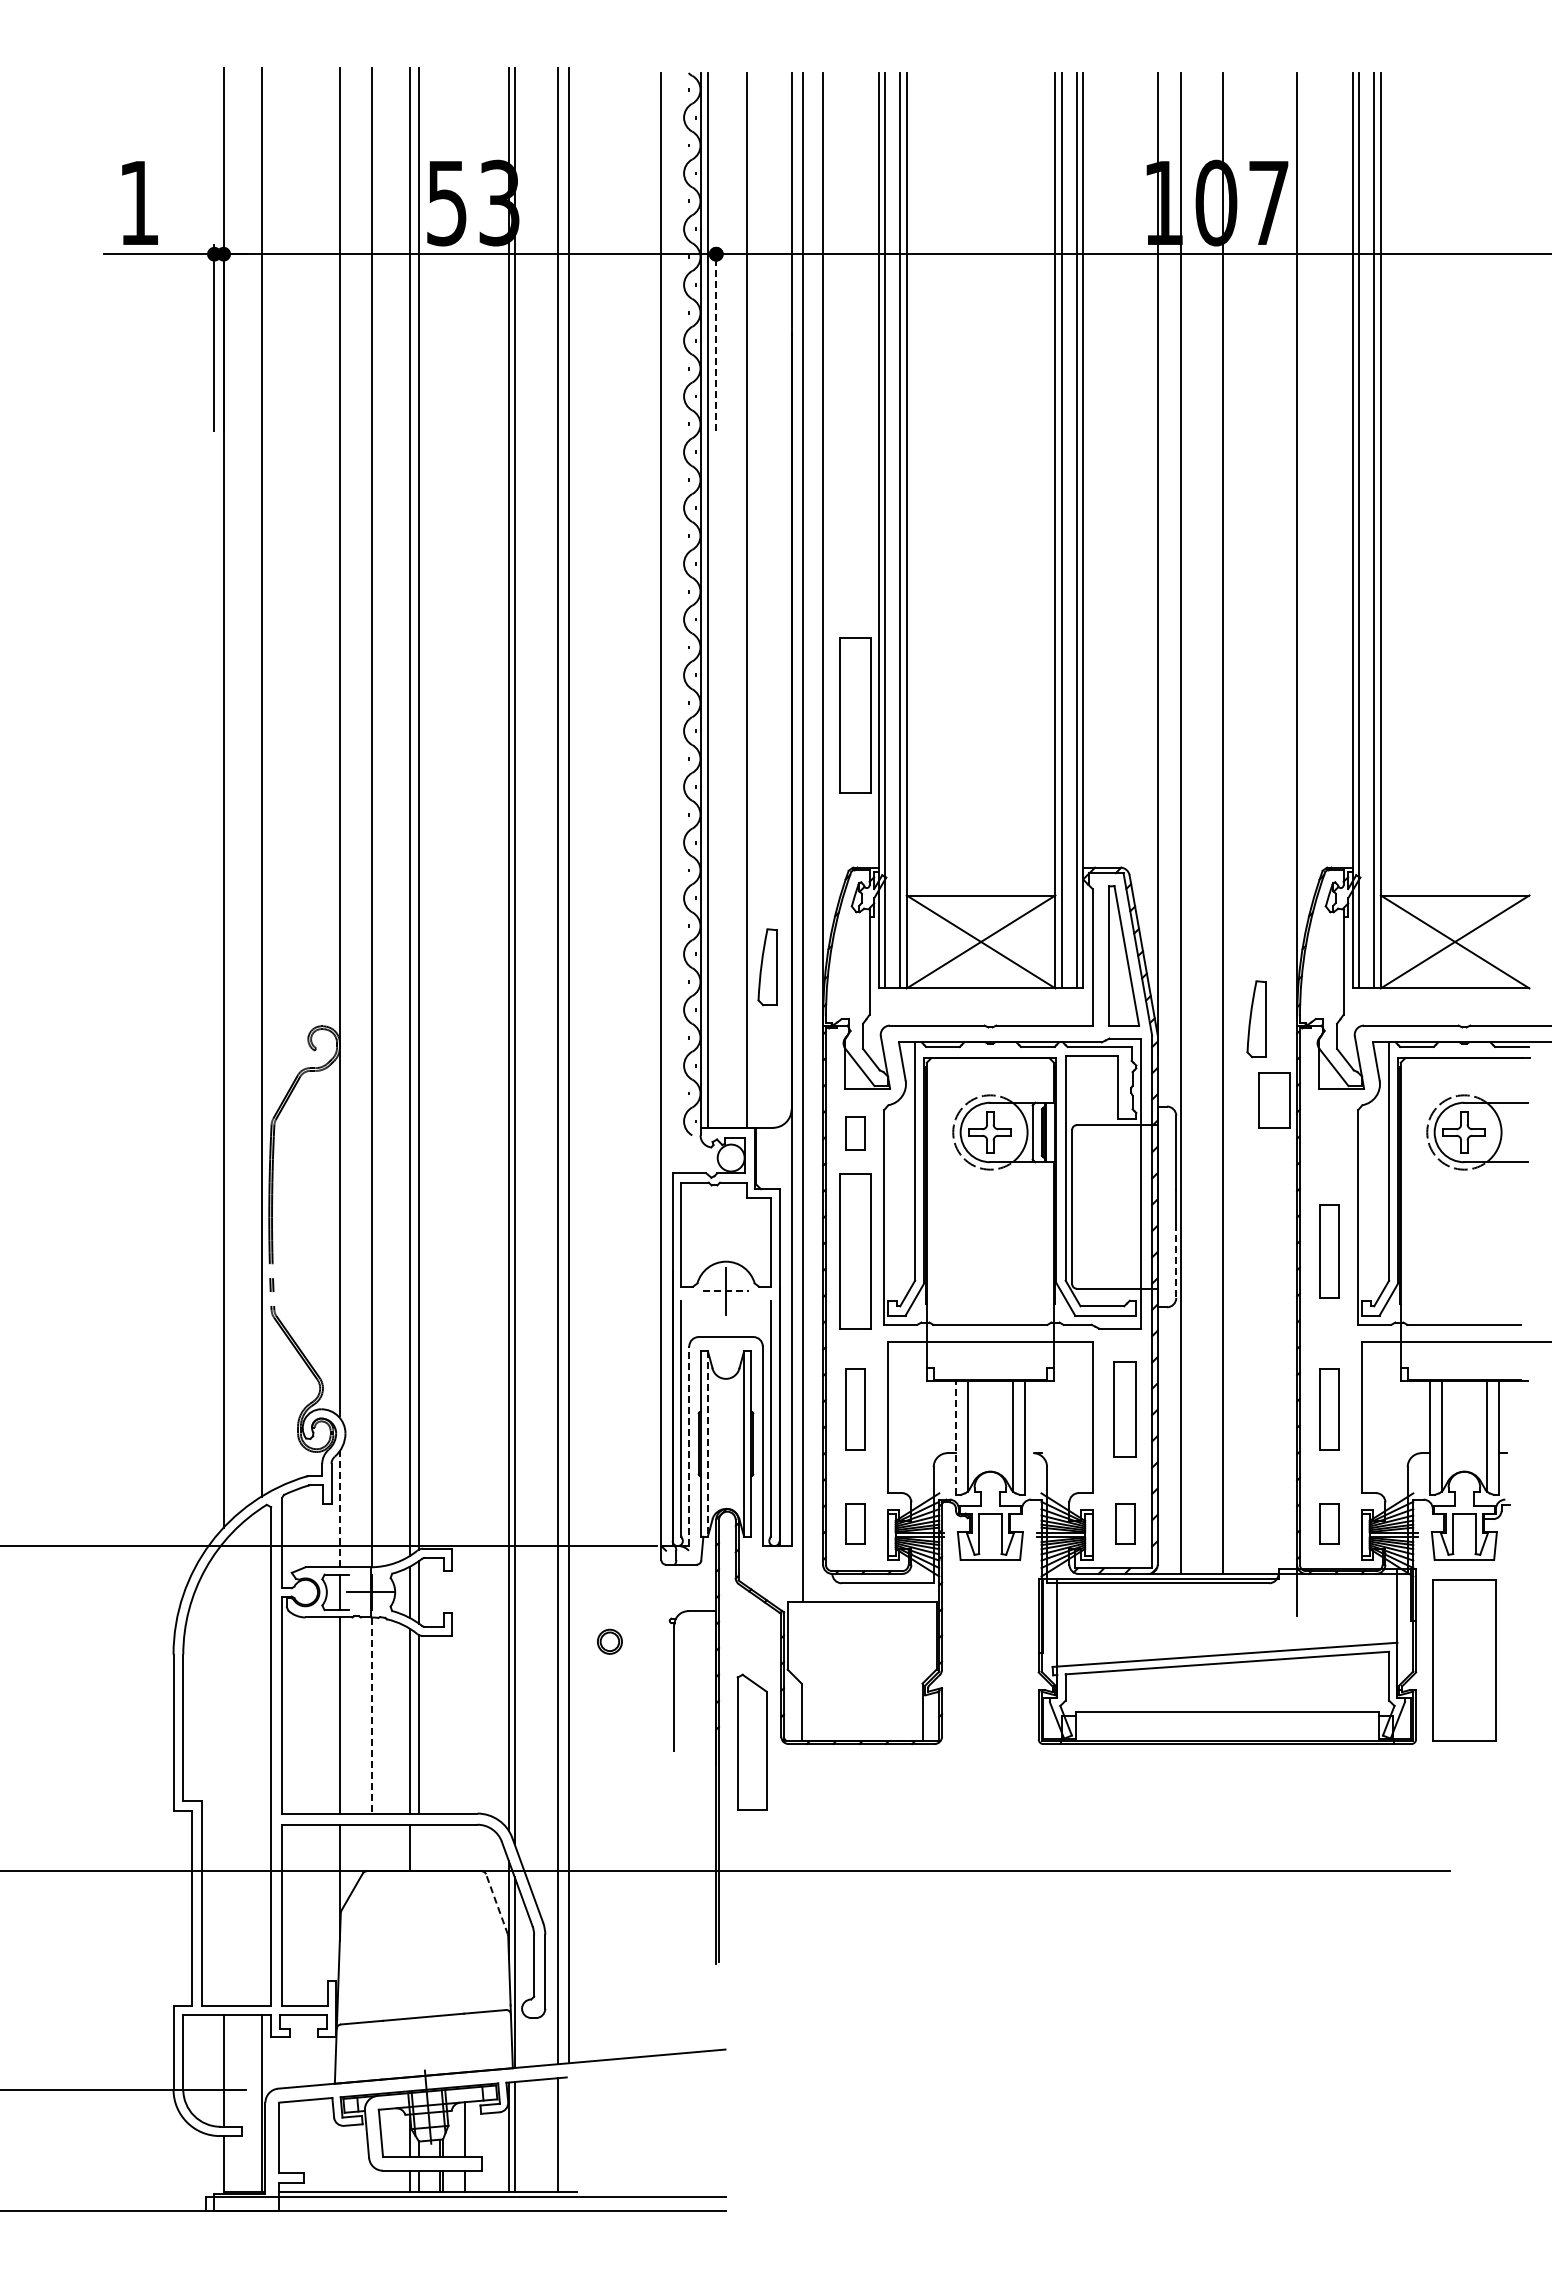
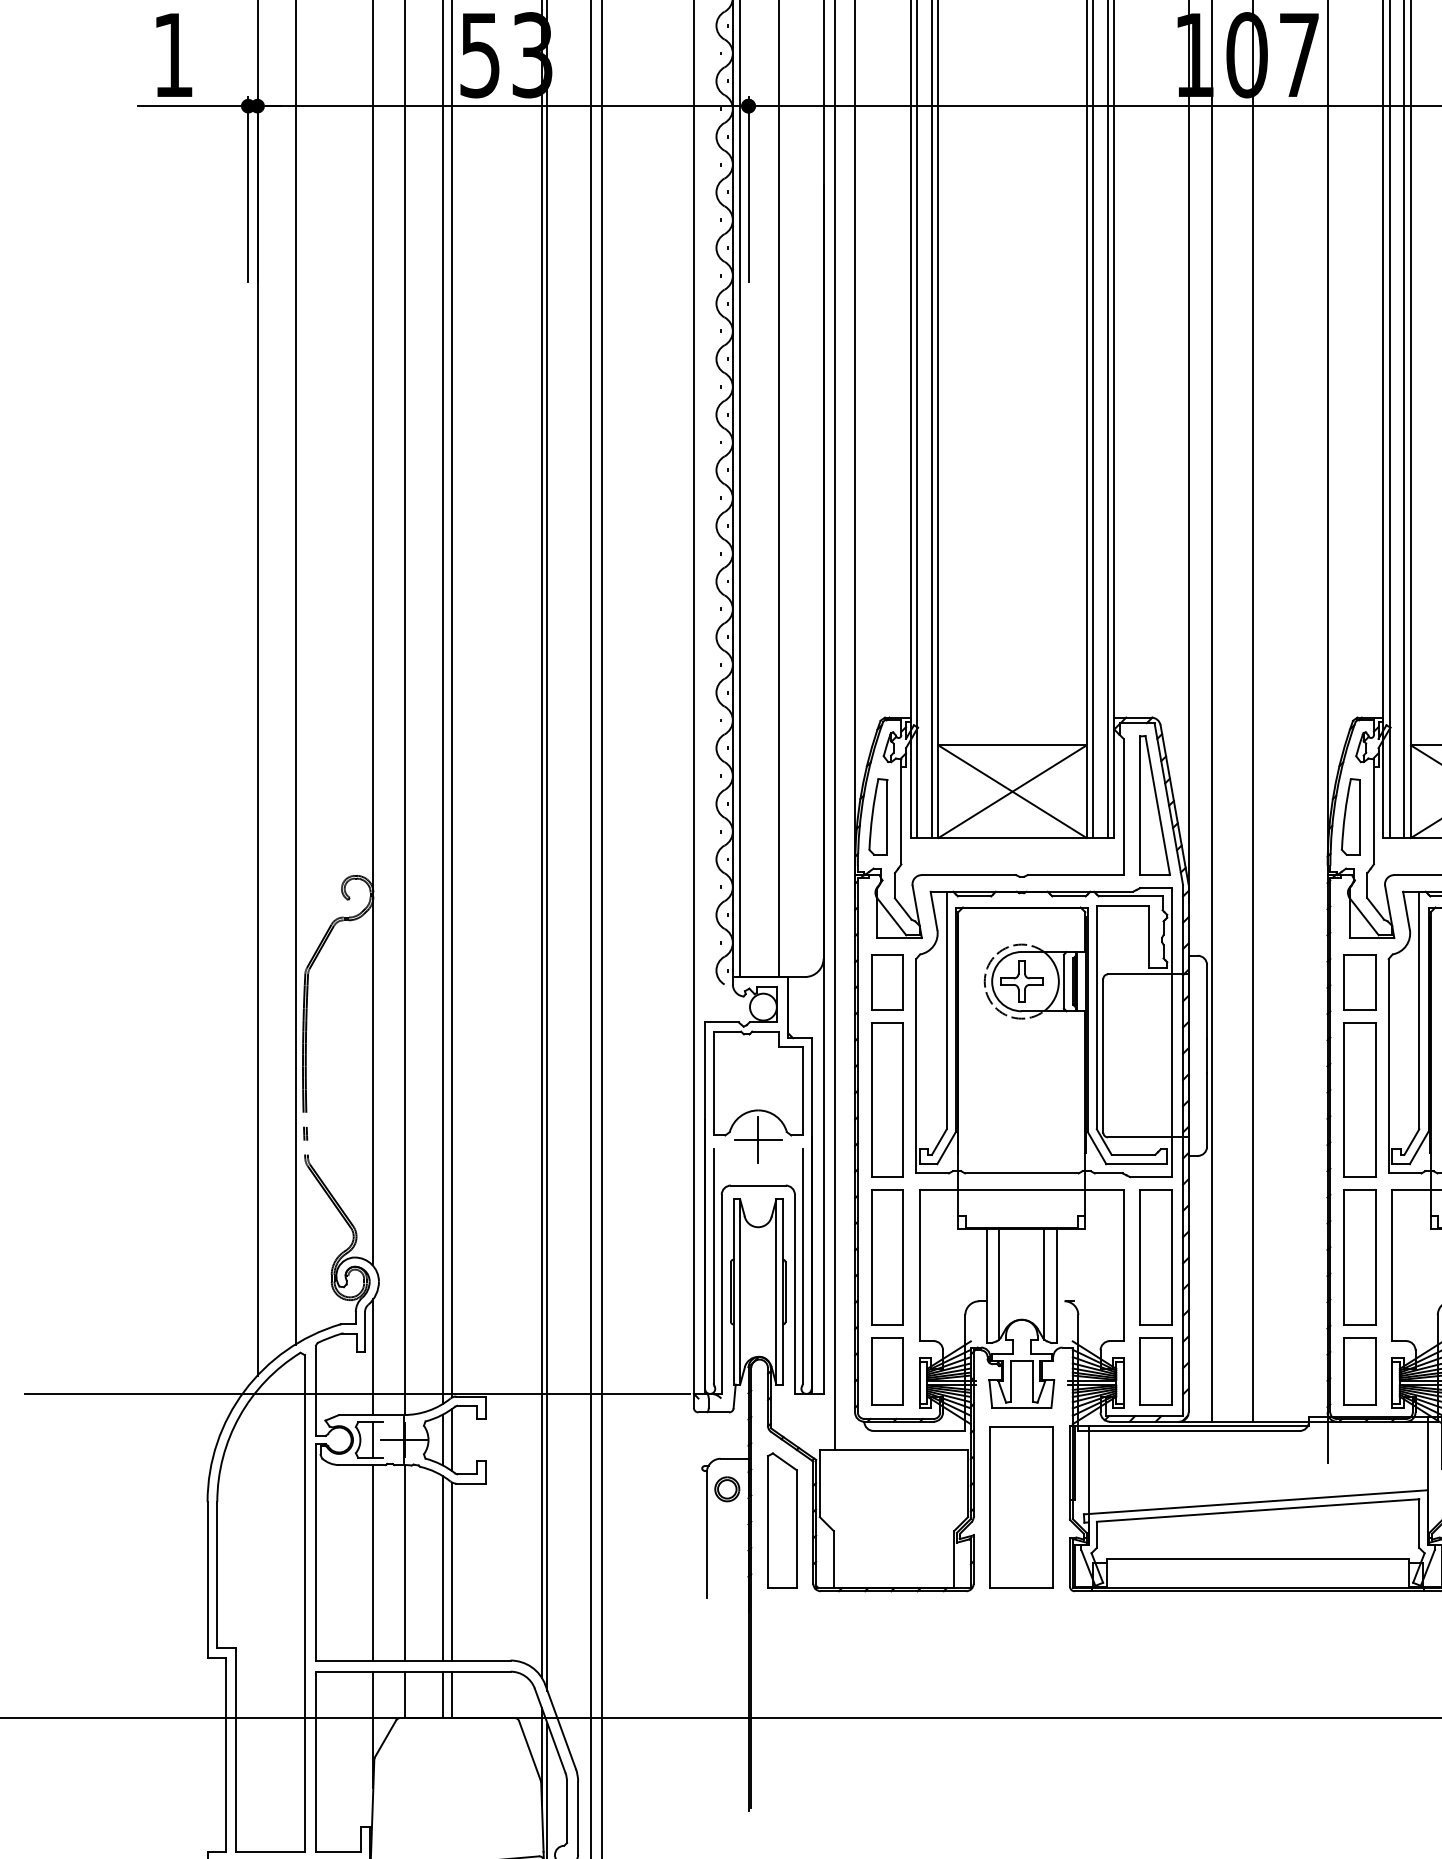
line: (716, 337) -> (748, 189), dashed -> solid
part: (855, 715) -> (887, 565), removed
part: (767, 967) -> (878, 817), moved
part: (1256, 1019) -> (1350, 817), moved
part: (1274, 1100) -> (1359, 982), moved
part: (855, 1133) -> (887, 982), size x1.67
part: (1329, 1251) -> (1359, 1100), size x1.67
line: (1176, 1261) -> (1207, 1110), dashed -> solid
line: (726, 1291) -> (758, 1140), dashed -> solid
part: (855, 1409) -> (887, 1257), size x1.67
part: (1124, 1409) -> (1155, 1257), size x1.43
part: (1329, 1409) -> (1359, 1257), size x1.67
line: (955, 1437) -> (987, 1285), dashed -> solid
line: (707, 1443) -> (739, 1291), dashed -> solid
line: (689, 1446) -> (721, 1294), dashed -> solid
line: (339, 1508) -> (373, 1356), dashed -> solid
part: (855, 1523) -> (887, 1371), size x1.67
part: (1124, 1523) -> (1155, 1371), size x1.67
part: (1329, 1523) -> (1359, 1371), size x1.67
part: (609, 1641) -> (726, 1489), moved
part: (990, 1660) -> (1021, 1507), added
line: (371, 1716) -> (404, 1563), dashed -> solid
part: (751, 1741) -> (781, 1519), moved
line: (371, 1847) -> (404, 1694), added
line: (418, 1847) -> (451, 1694), added
line: (497, 1904) -> (530, 1751), dashed -> solid

